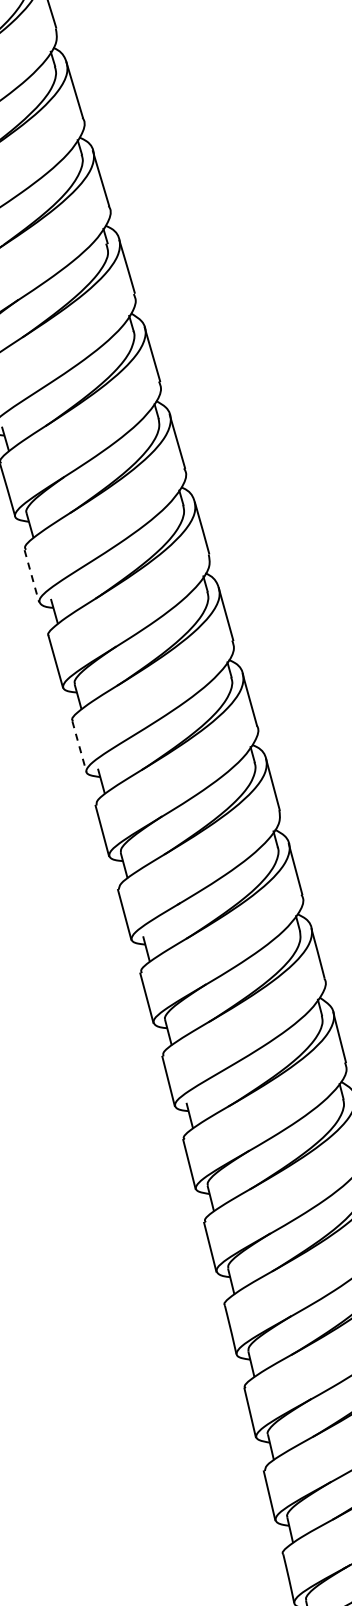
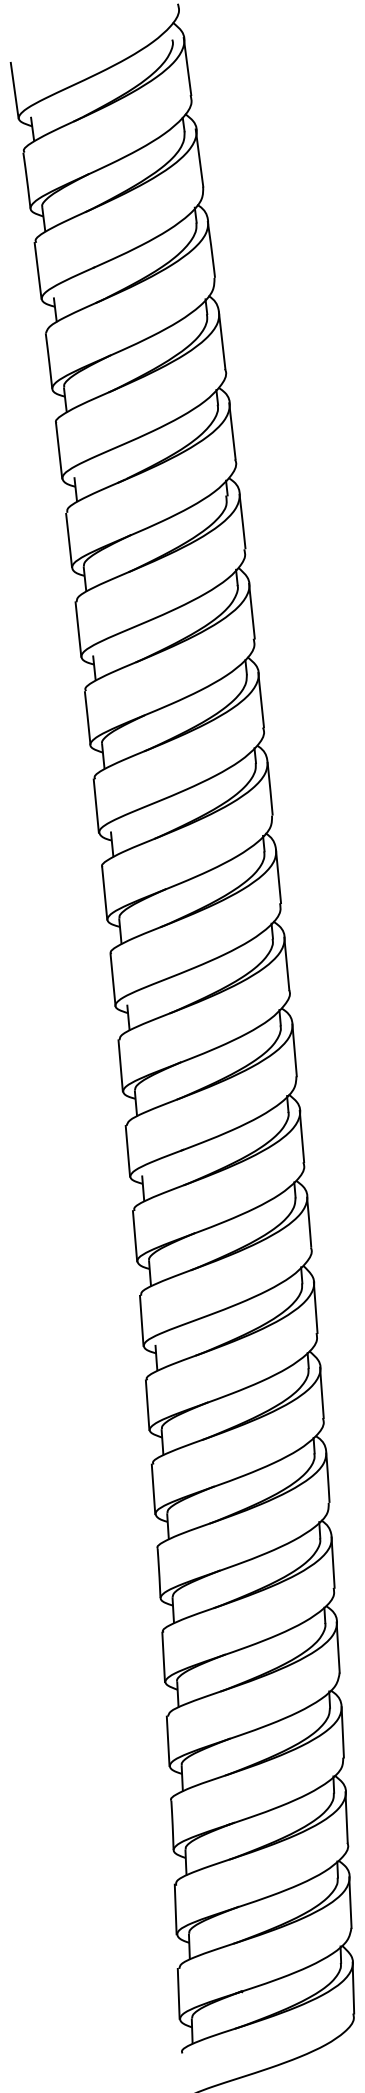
line: (32, 576) -> (96, 806), dashed -> solid
line: (79, 747) -> (113, 980), dashed -> solid

